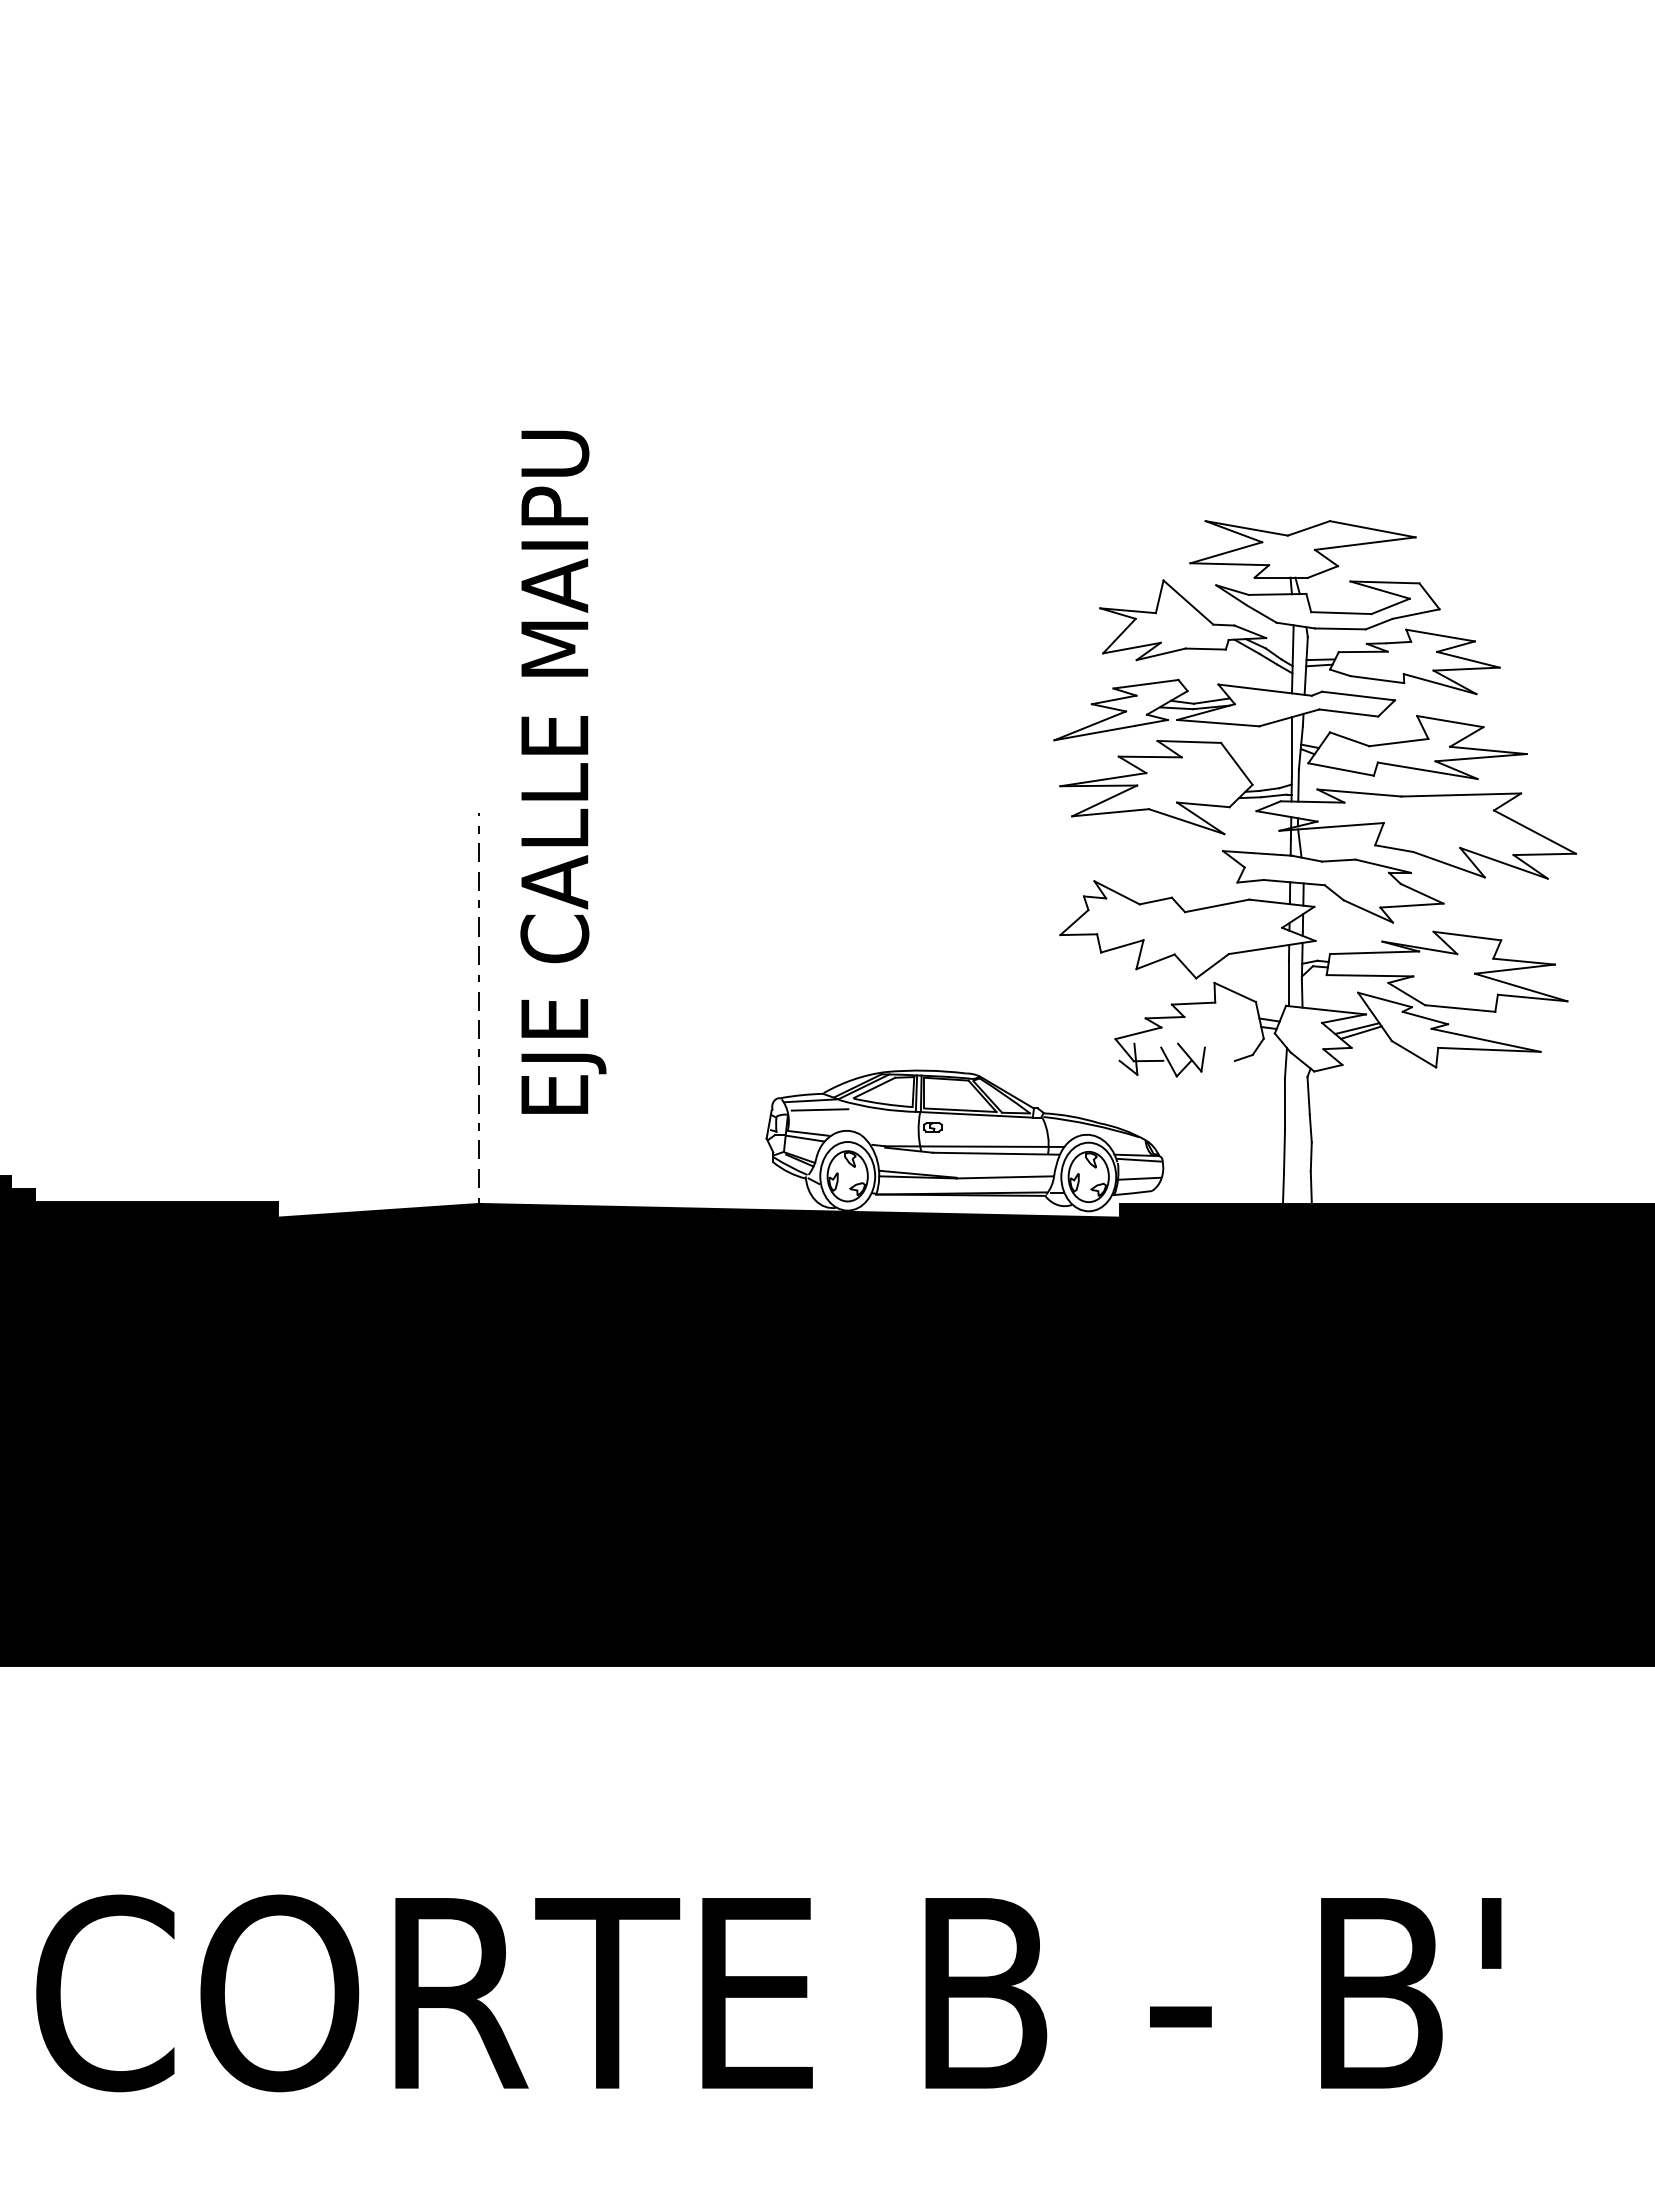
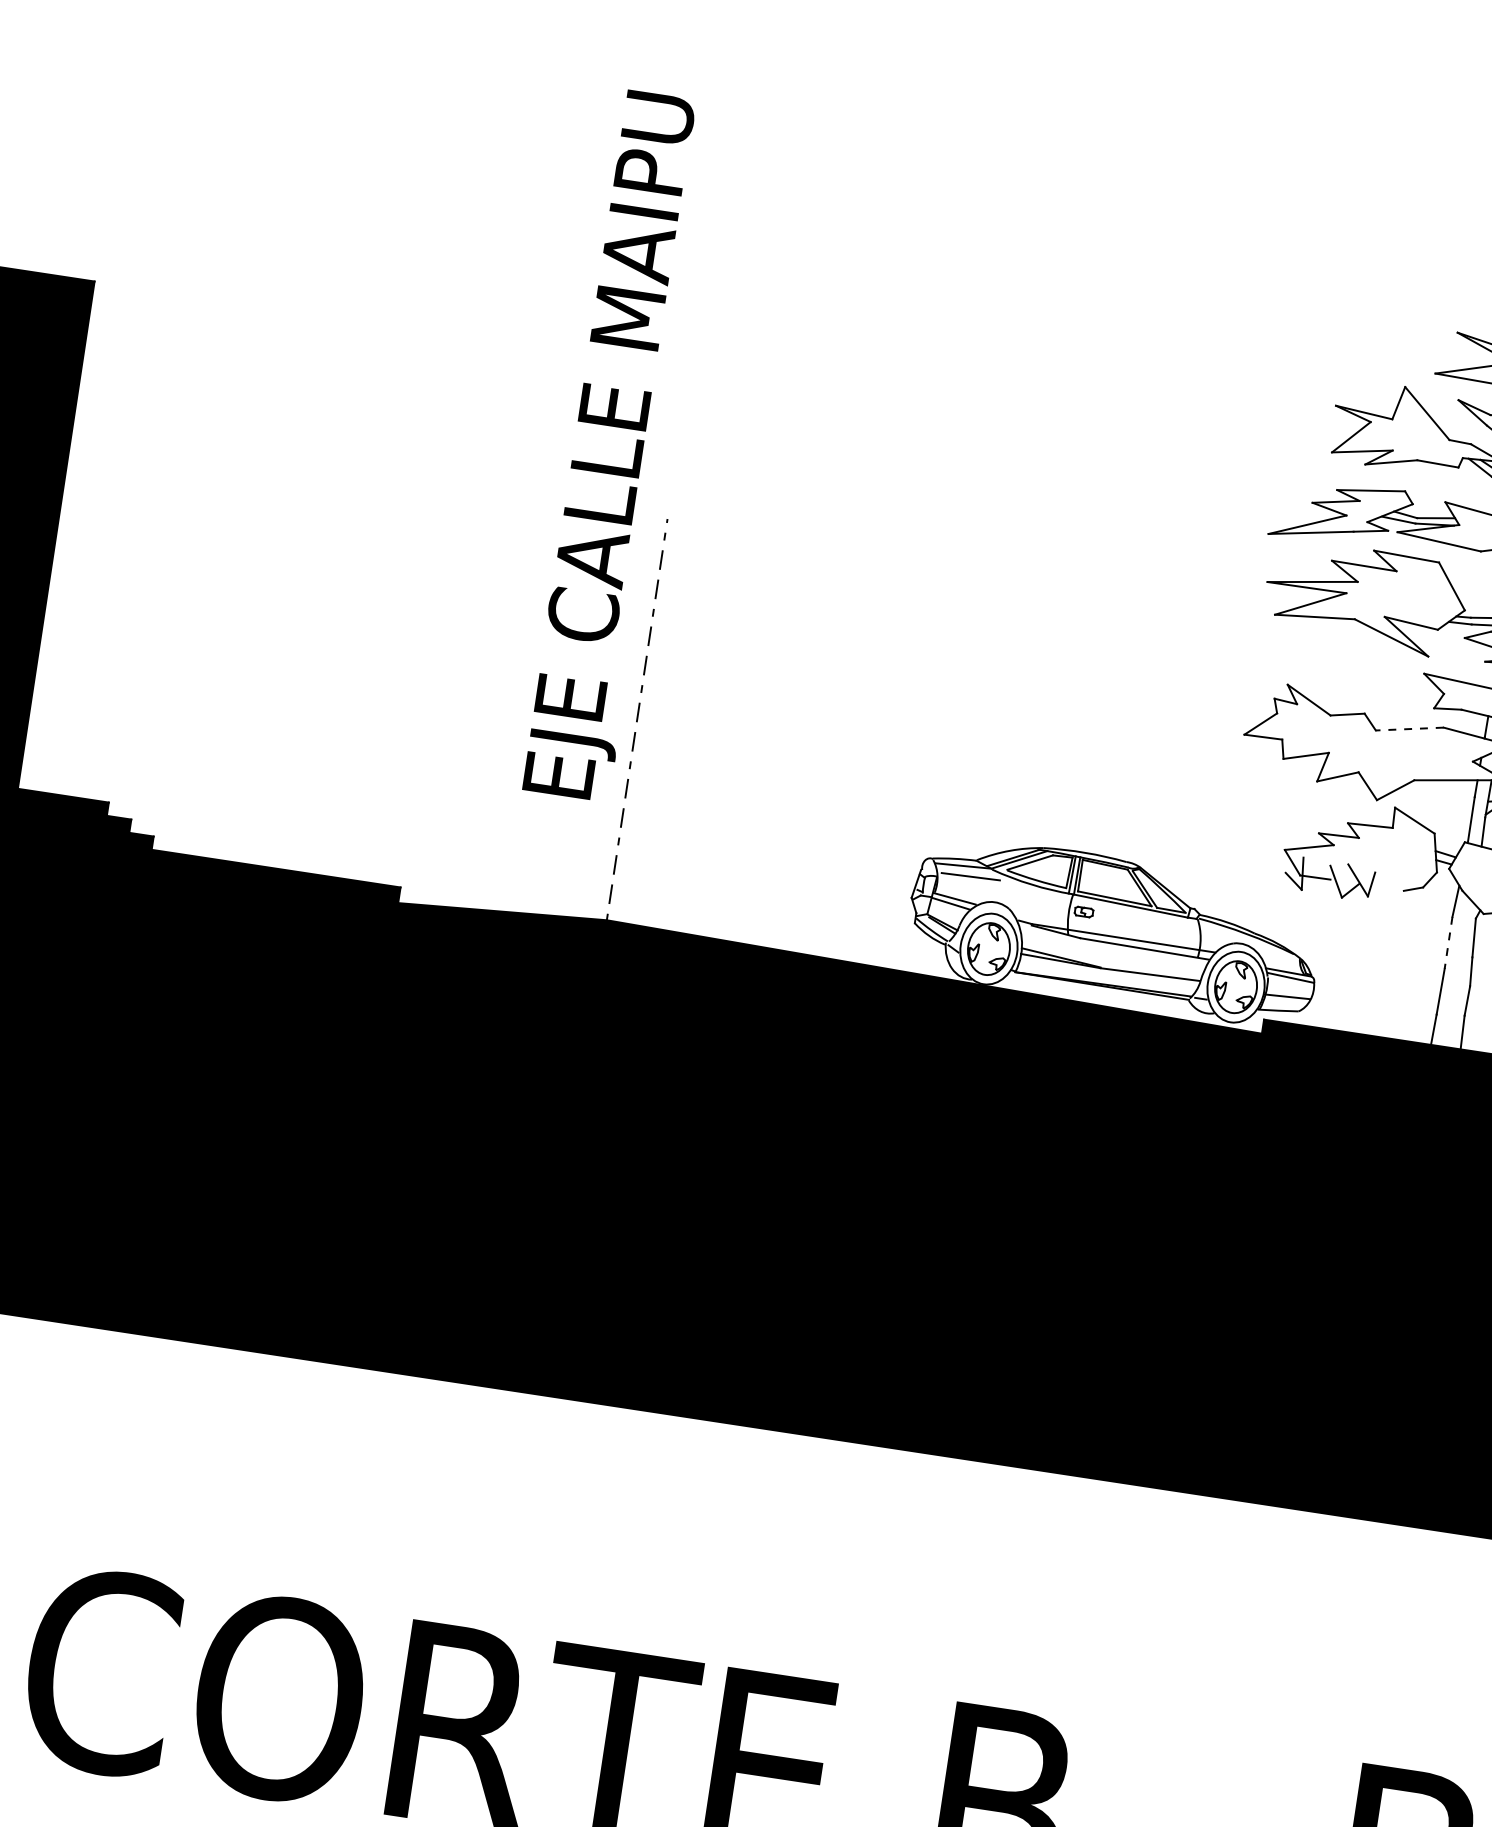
text: (563, 771) -> (618, 445), moved
line: (1217, 905) -> (1410, 728), solid -> dashed
line: (1284, 1104) -> (1448, 943), solid -> dashed

